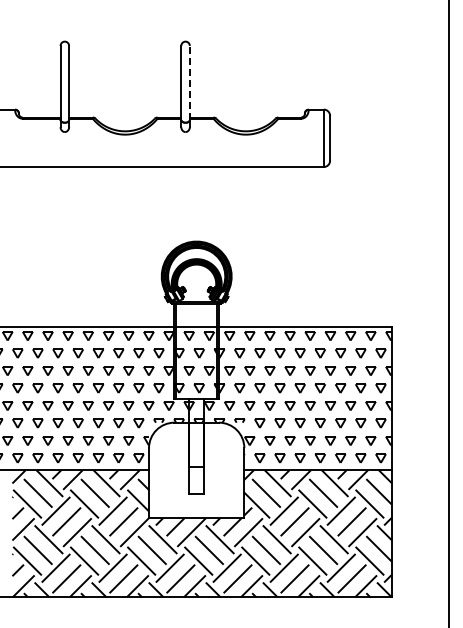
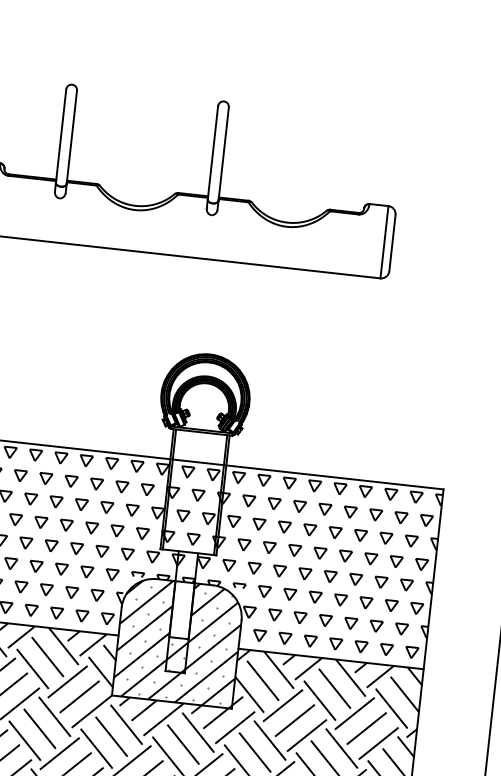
line: (189, 82) -> (223, 153), dashed -> solid
hatch: (196, 469) -> (178, 641), added

